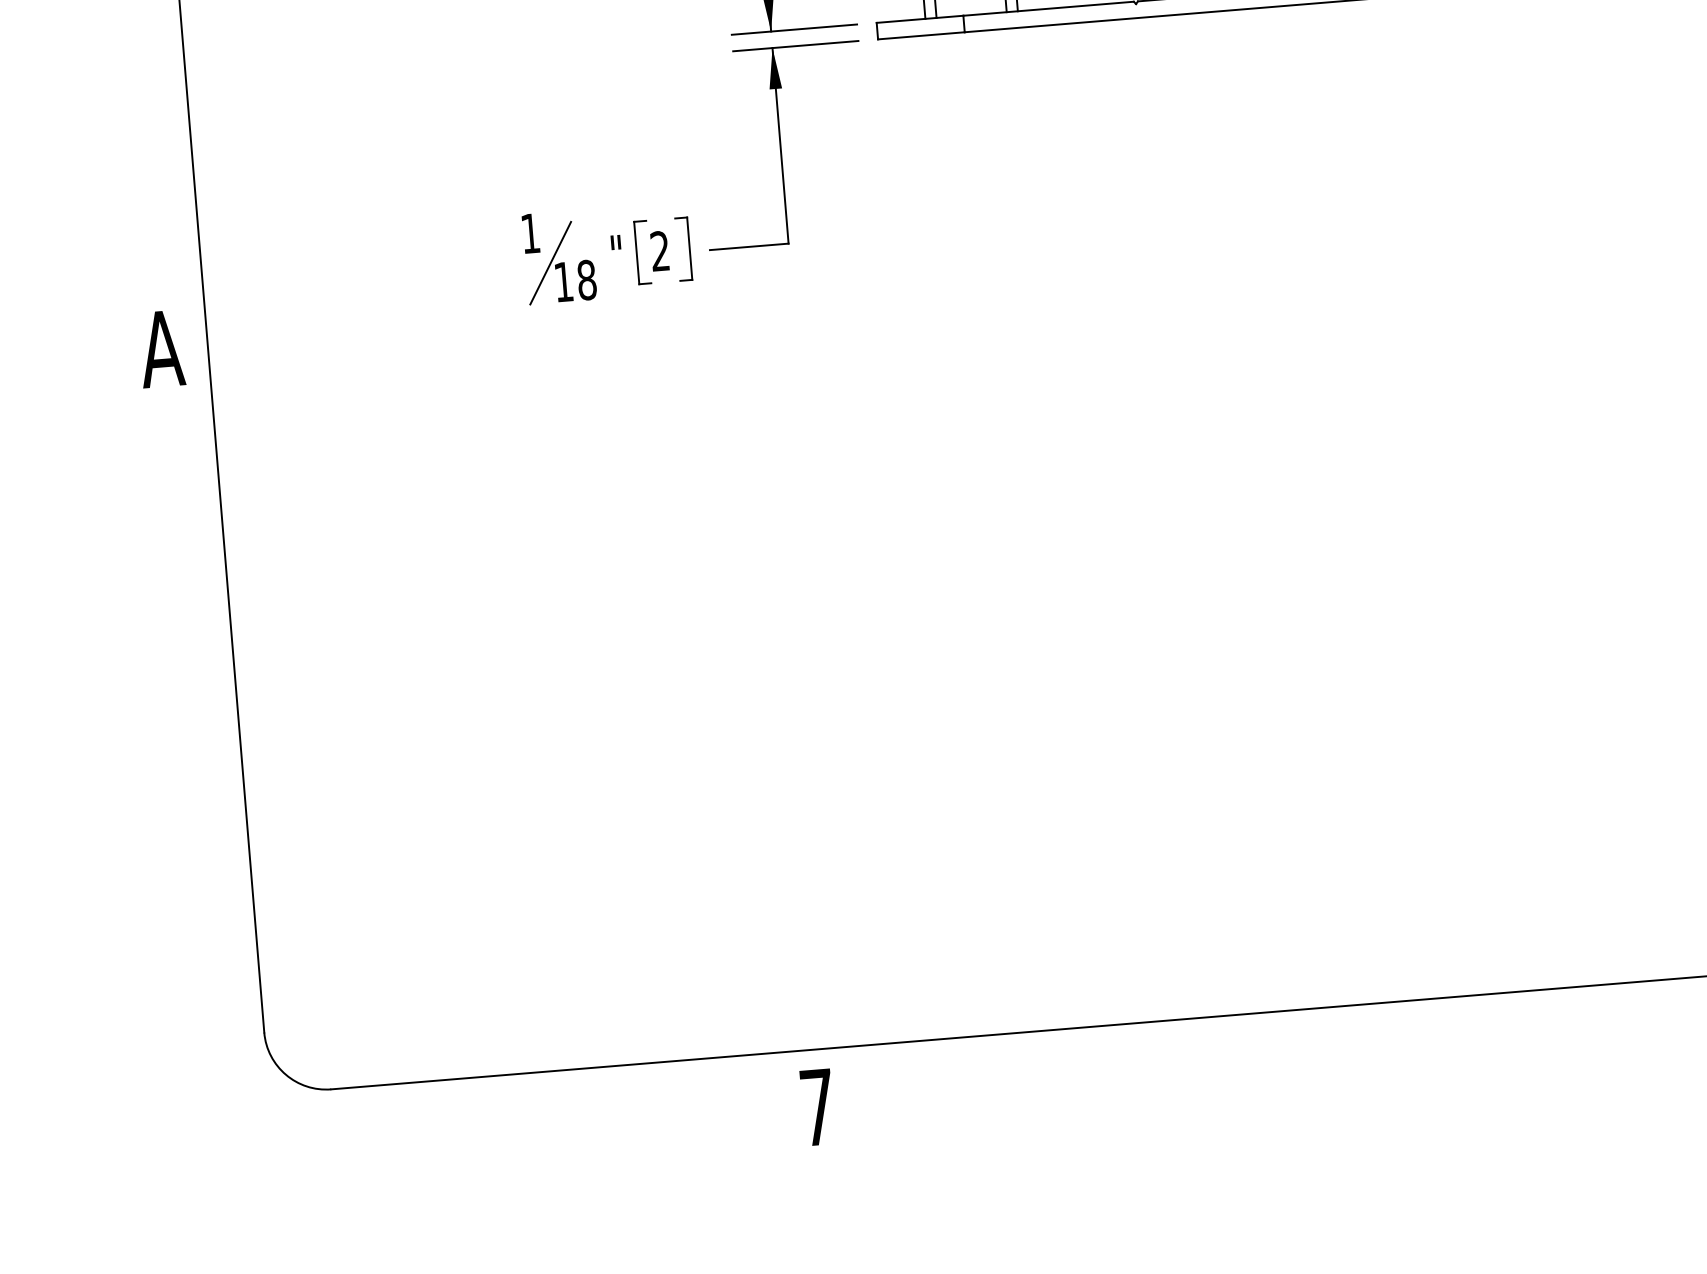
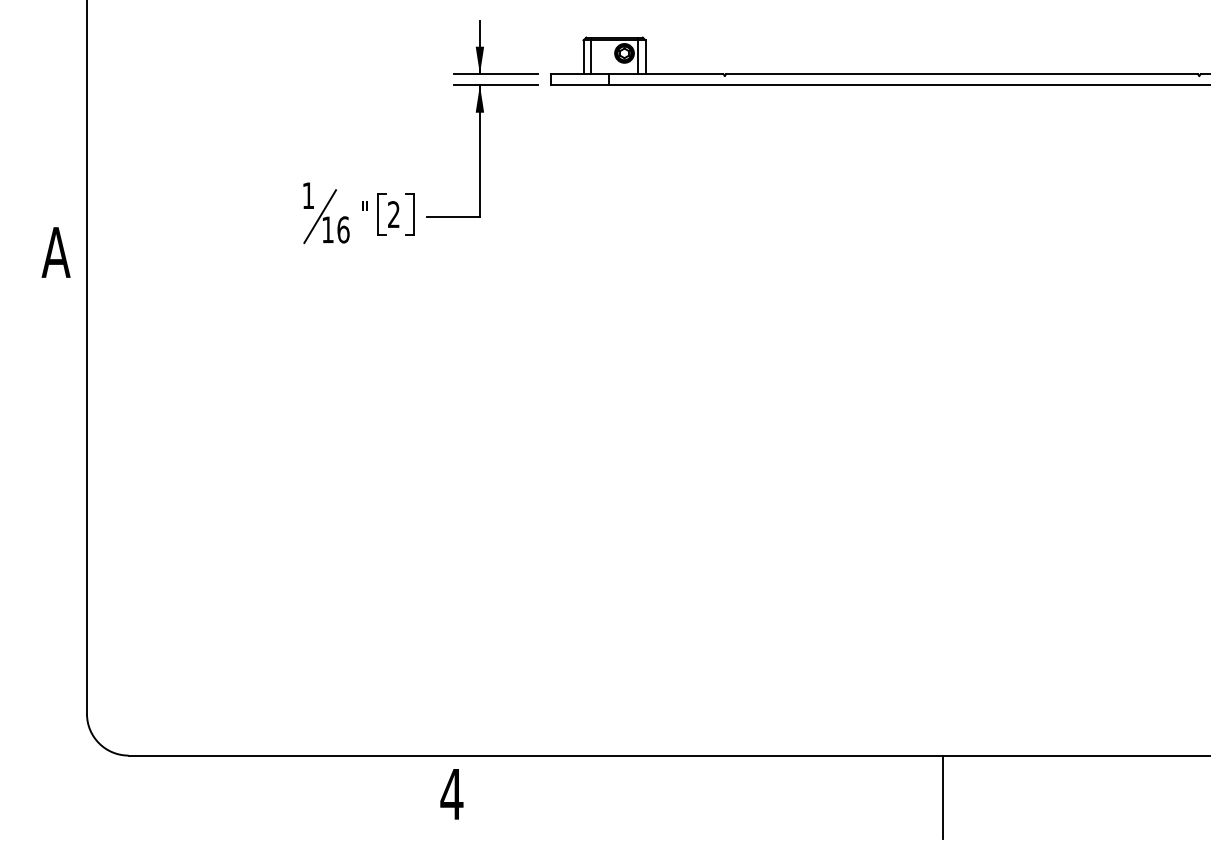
text: (586, 279) -> (343, 229), 18 -> 16
line: (1548, 1050) -> (942, 796), added
text: (816, 1107) -> (451, 794), 7 -> 4

